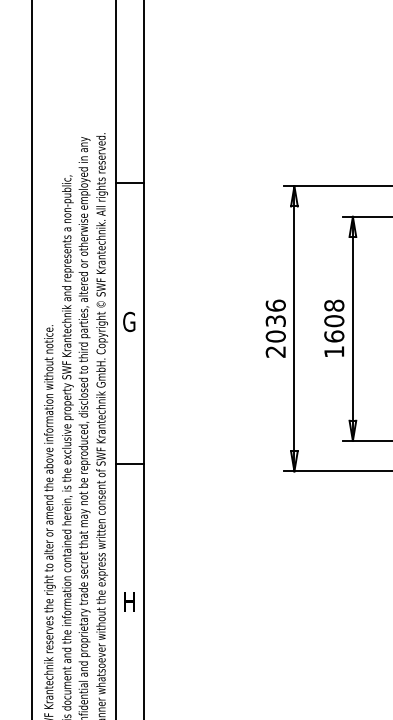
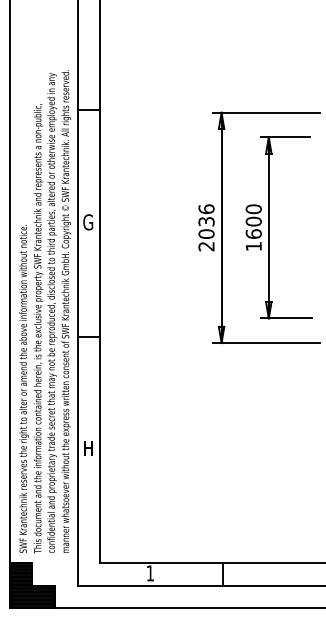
text: (333, 306) -> (253, 209), 1608 -> 1600

